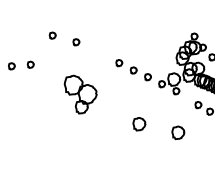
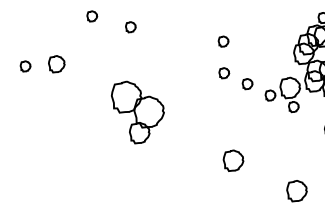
part: (119, 63) -> (223, 42), moved
part: (30, 64) -> (55, 63), size x1.6
part: (178, 132) -> (297, 190), moved

